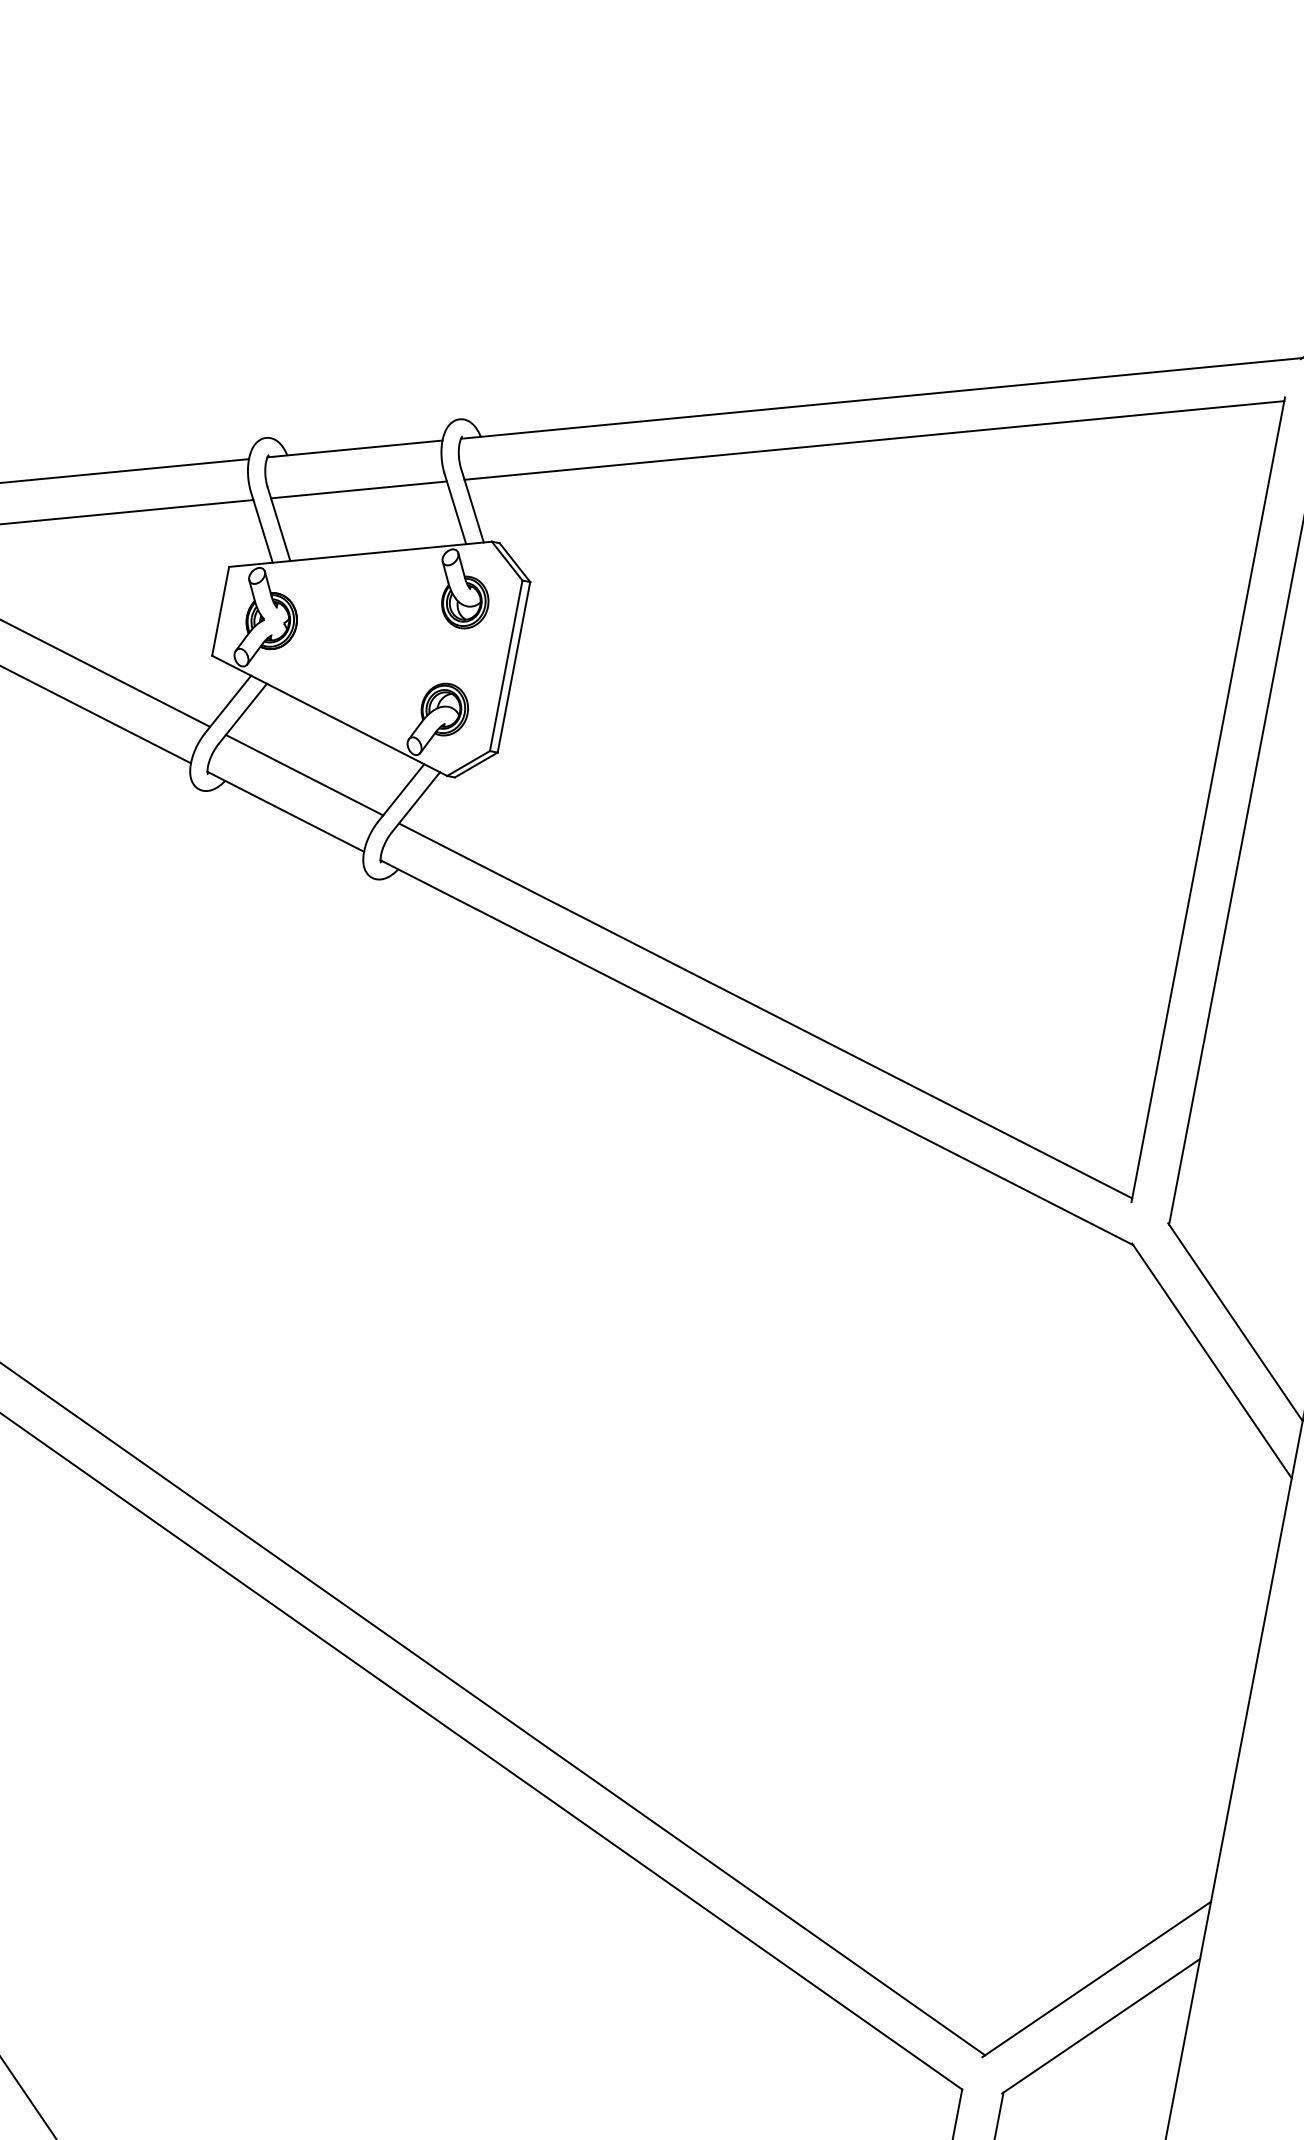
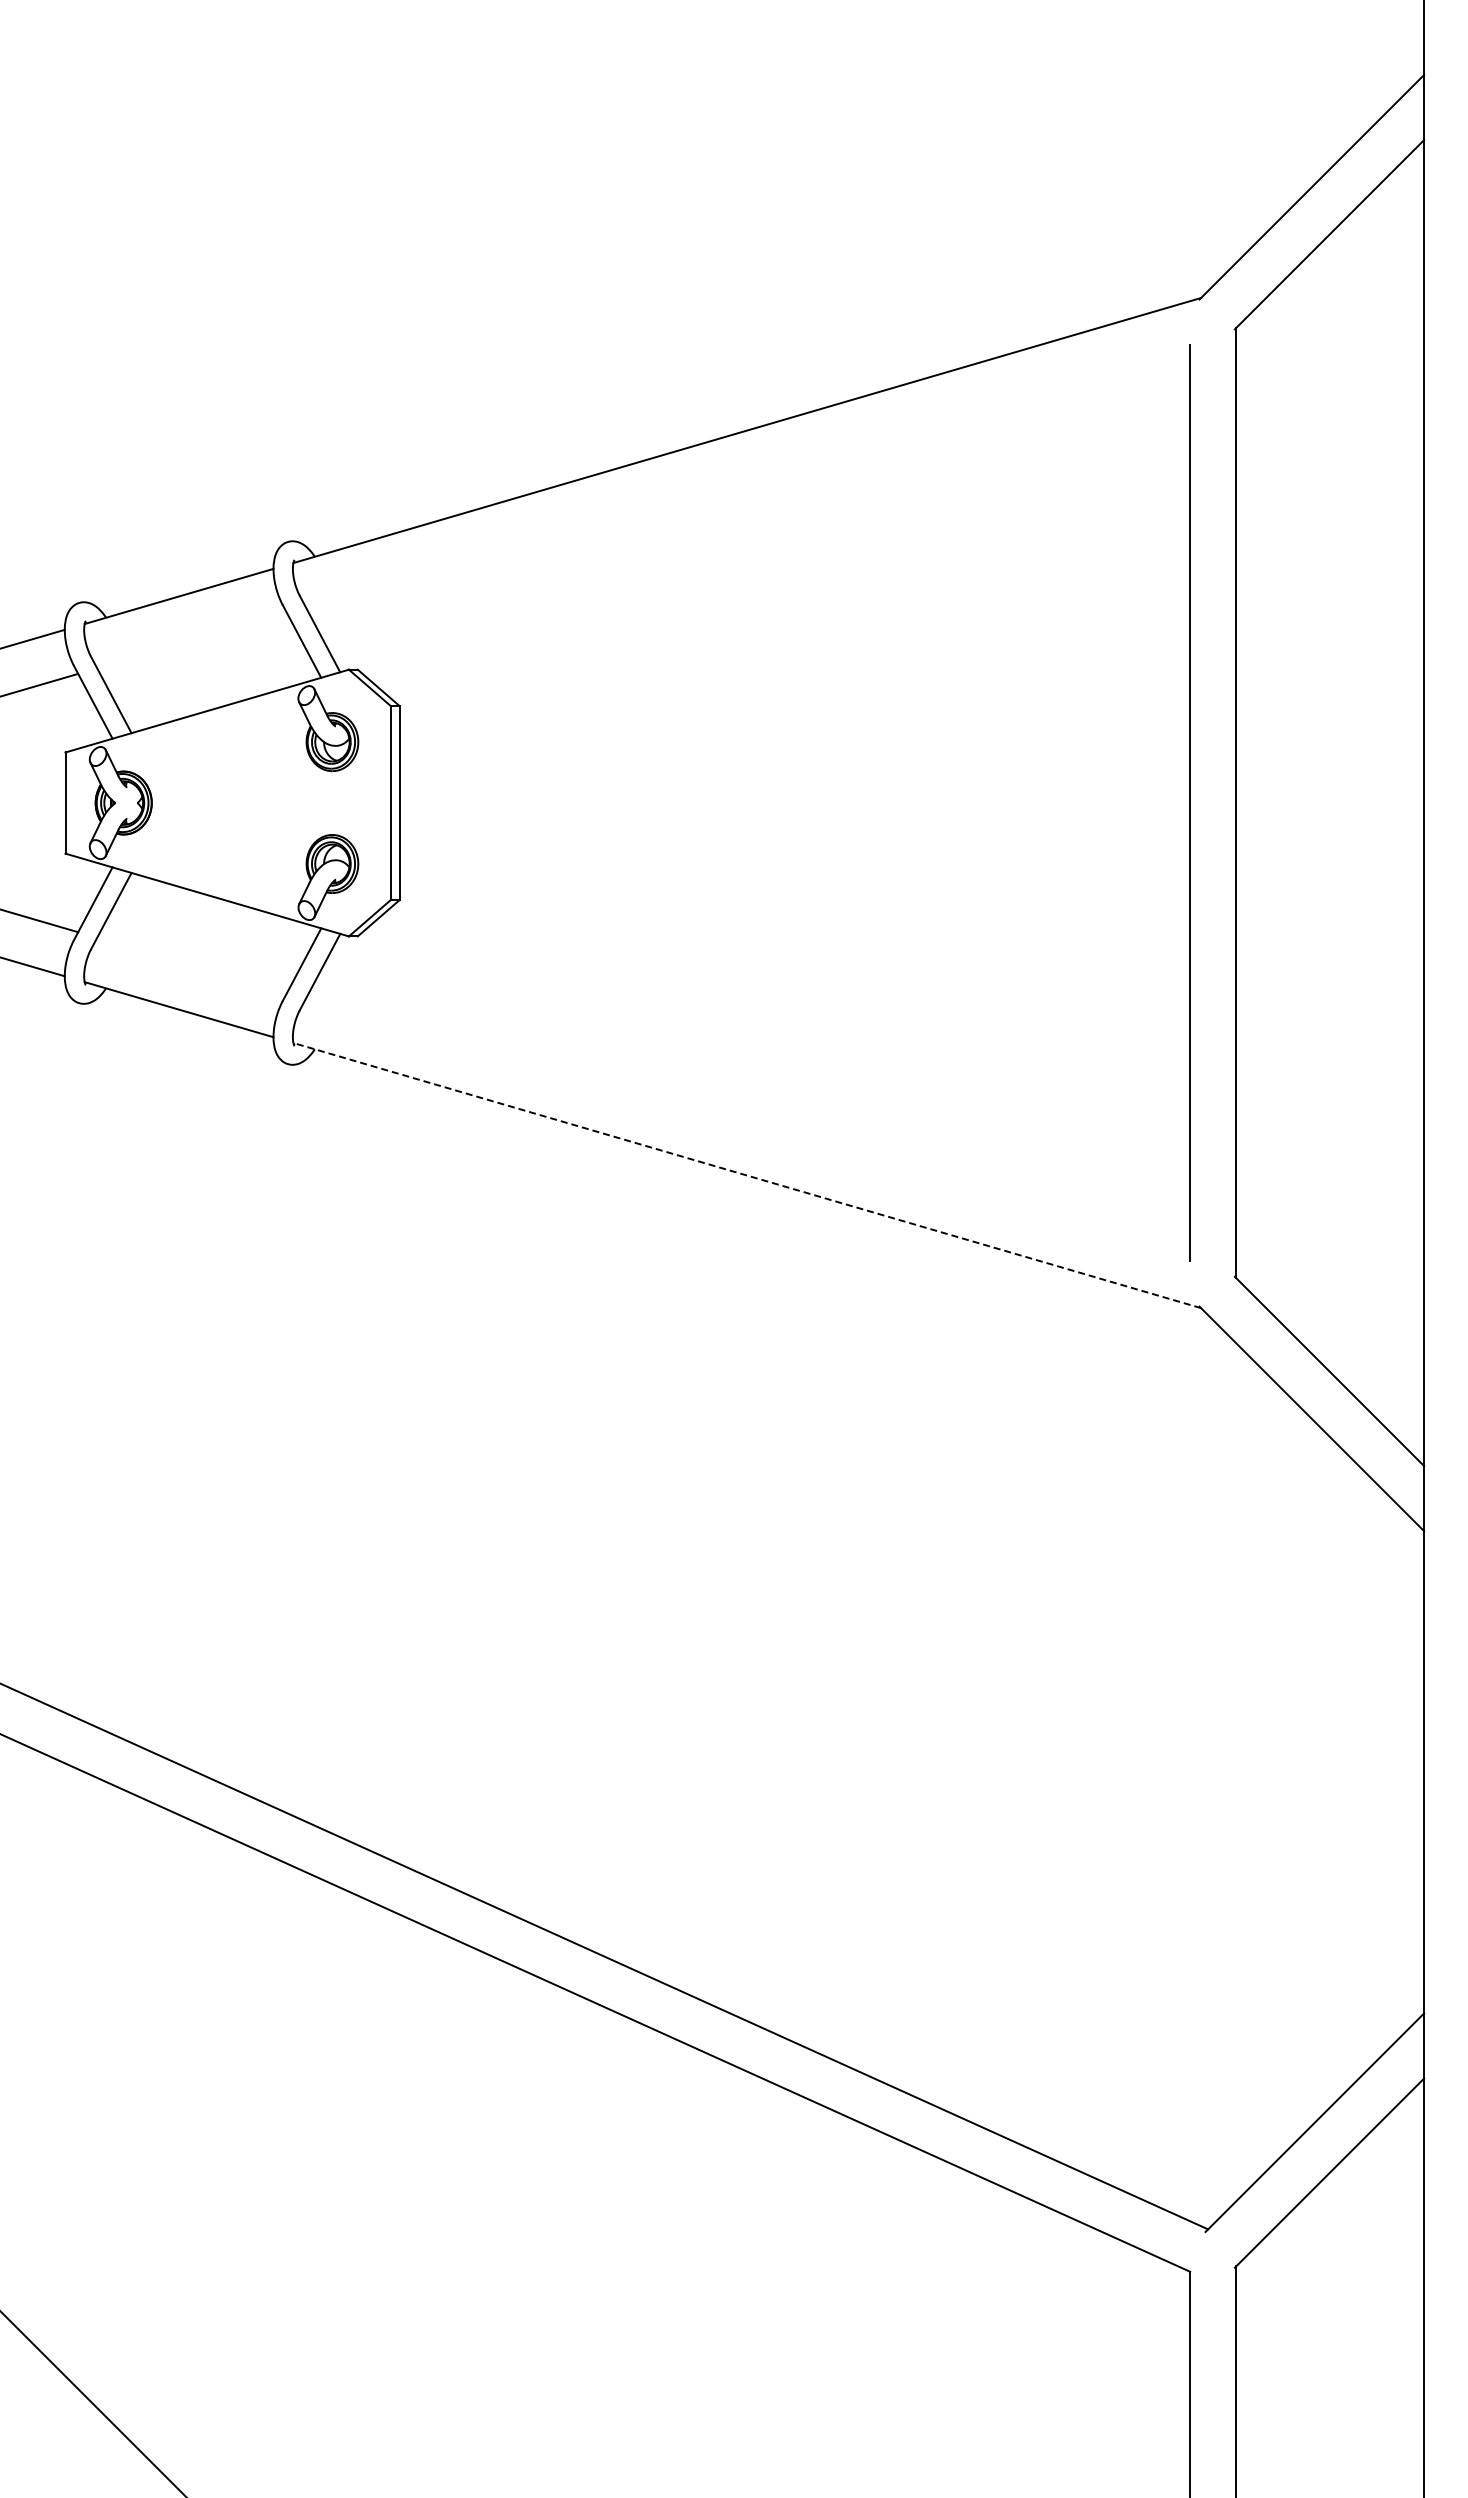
line: (873, 440) -> (747, 478), removed
line: (358, 489) -> (191, 640), removed
line: (304, 775) -> (191, 965), removed
line: (765, 1010) -> (747, 1127), removed
line: (757, 1052) -> (747, 1175), solid -> dashed

